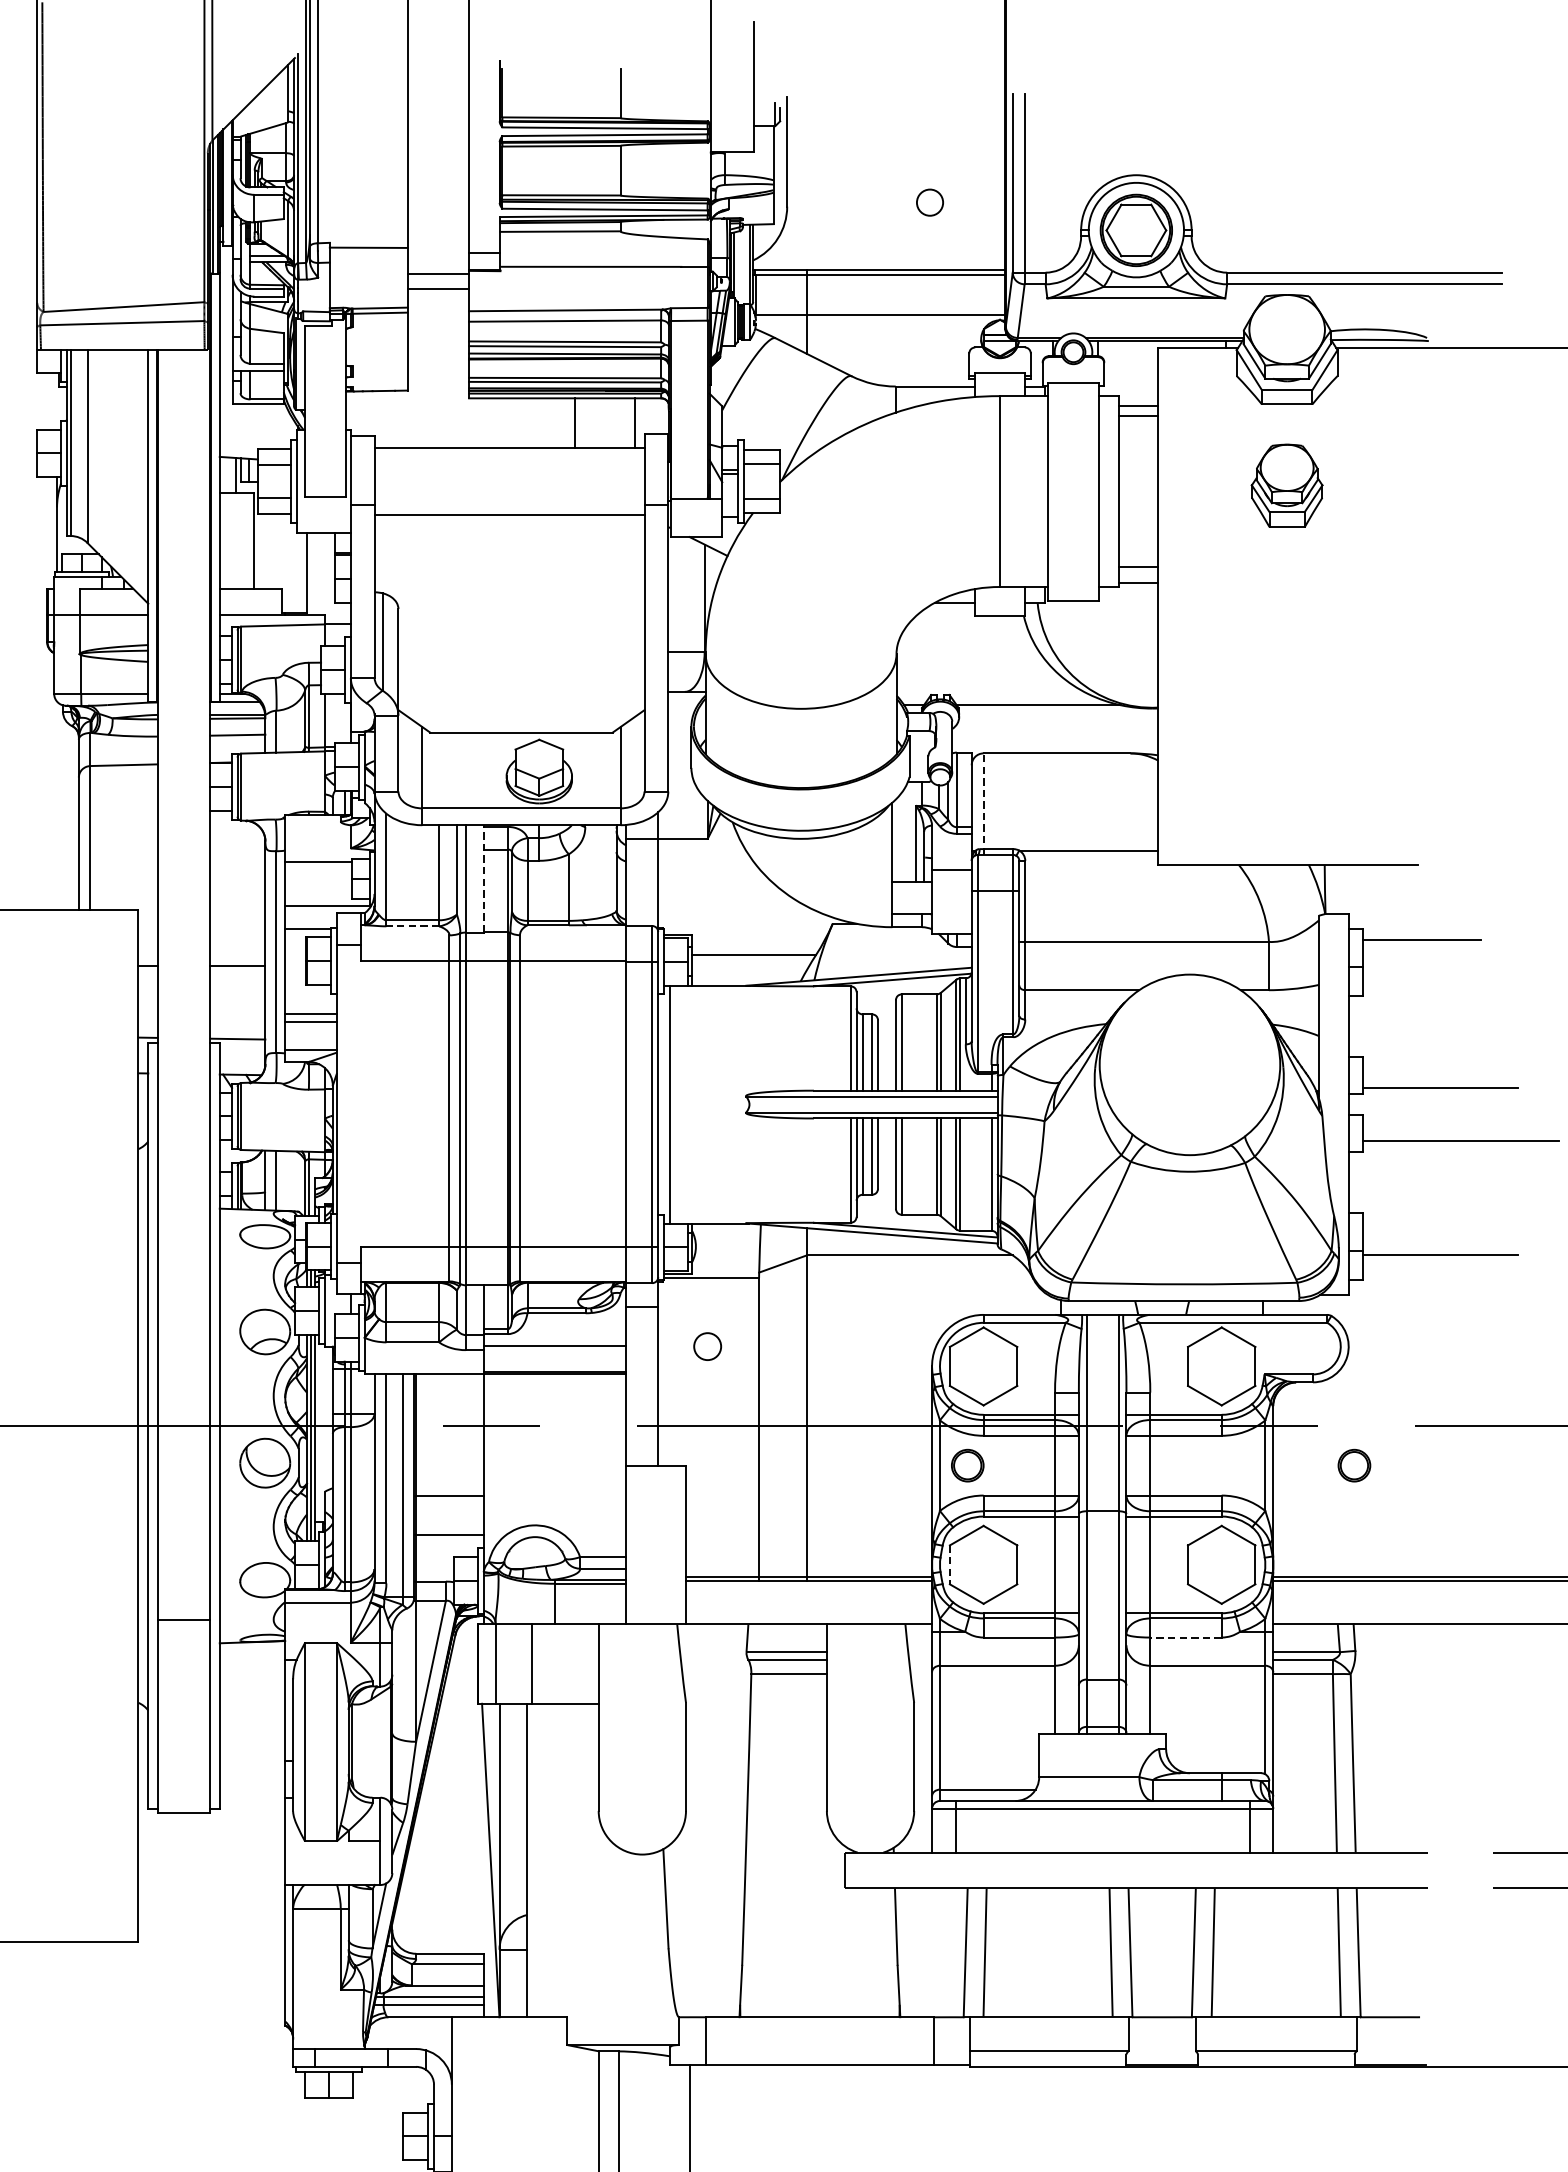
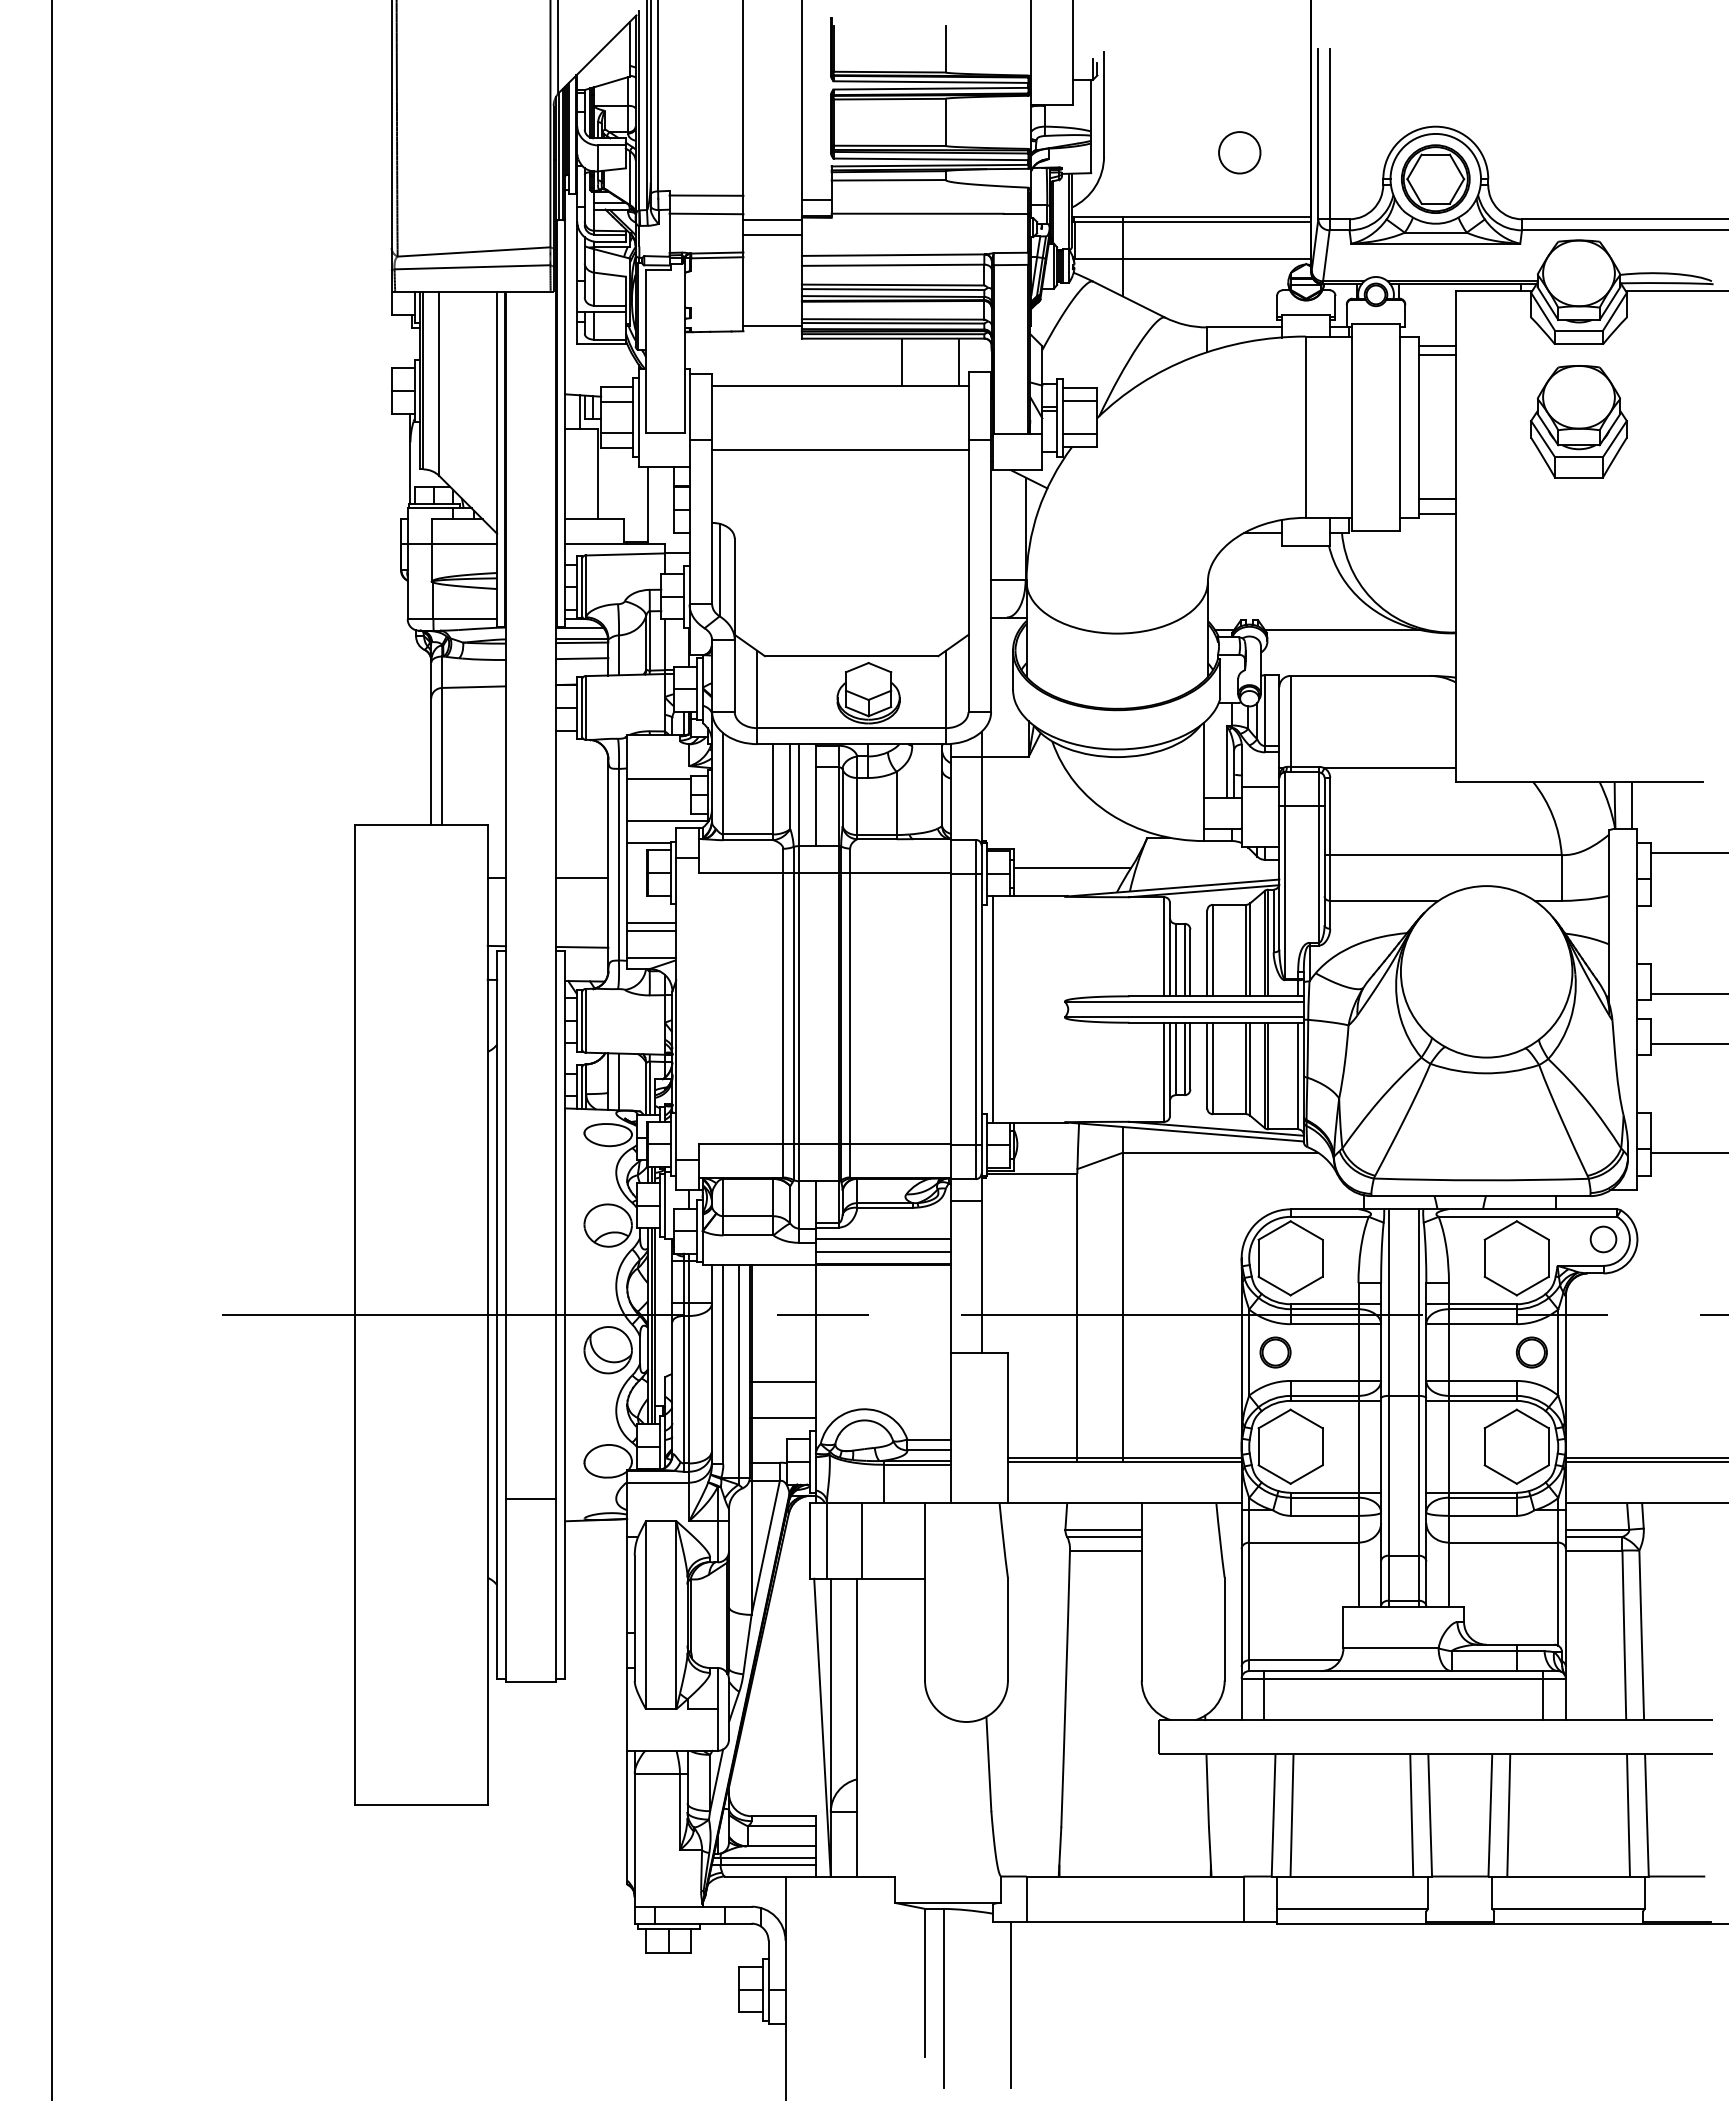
circle: (929, 202) -> (1239, 152), size x1.67
line: (368, 266) -> (706, 213), added
line: (438, 384) -> (772, 325), added
part: (1286, 485) -> (1578, 421), size x1.43
line: (983, 803) -> (1290, 723), dashed -> solid
line: (483, 879) -> (815, 795), dashed -> solid
line: (1342, 888) -> (1631, 804), added
line: (411, 926) -> (747, 840), dashed -> solid
circle: (707, 1346) -> (1603, 1239), moved
line: (555, 1360) -> (883, 1252), added
part: (1354, 1465) -> (1531, 1352), moved
line: (949, 1565) -> (1258, 1447), dashed -> solid
line: (1185, 1637) -> (1482, 1515), dashed -> solid

